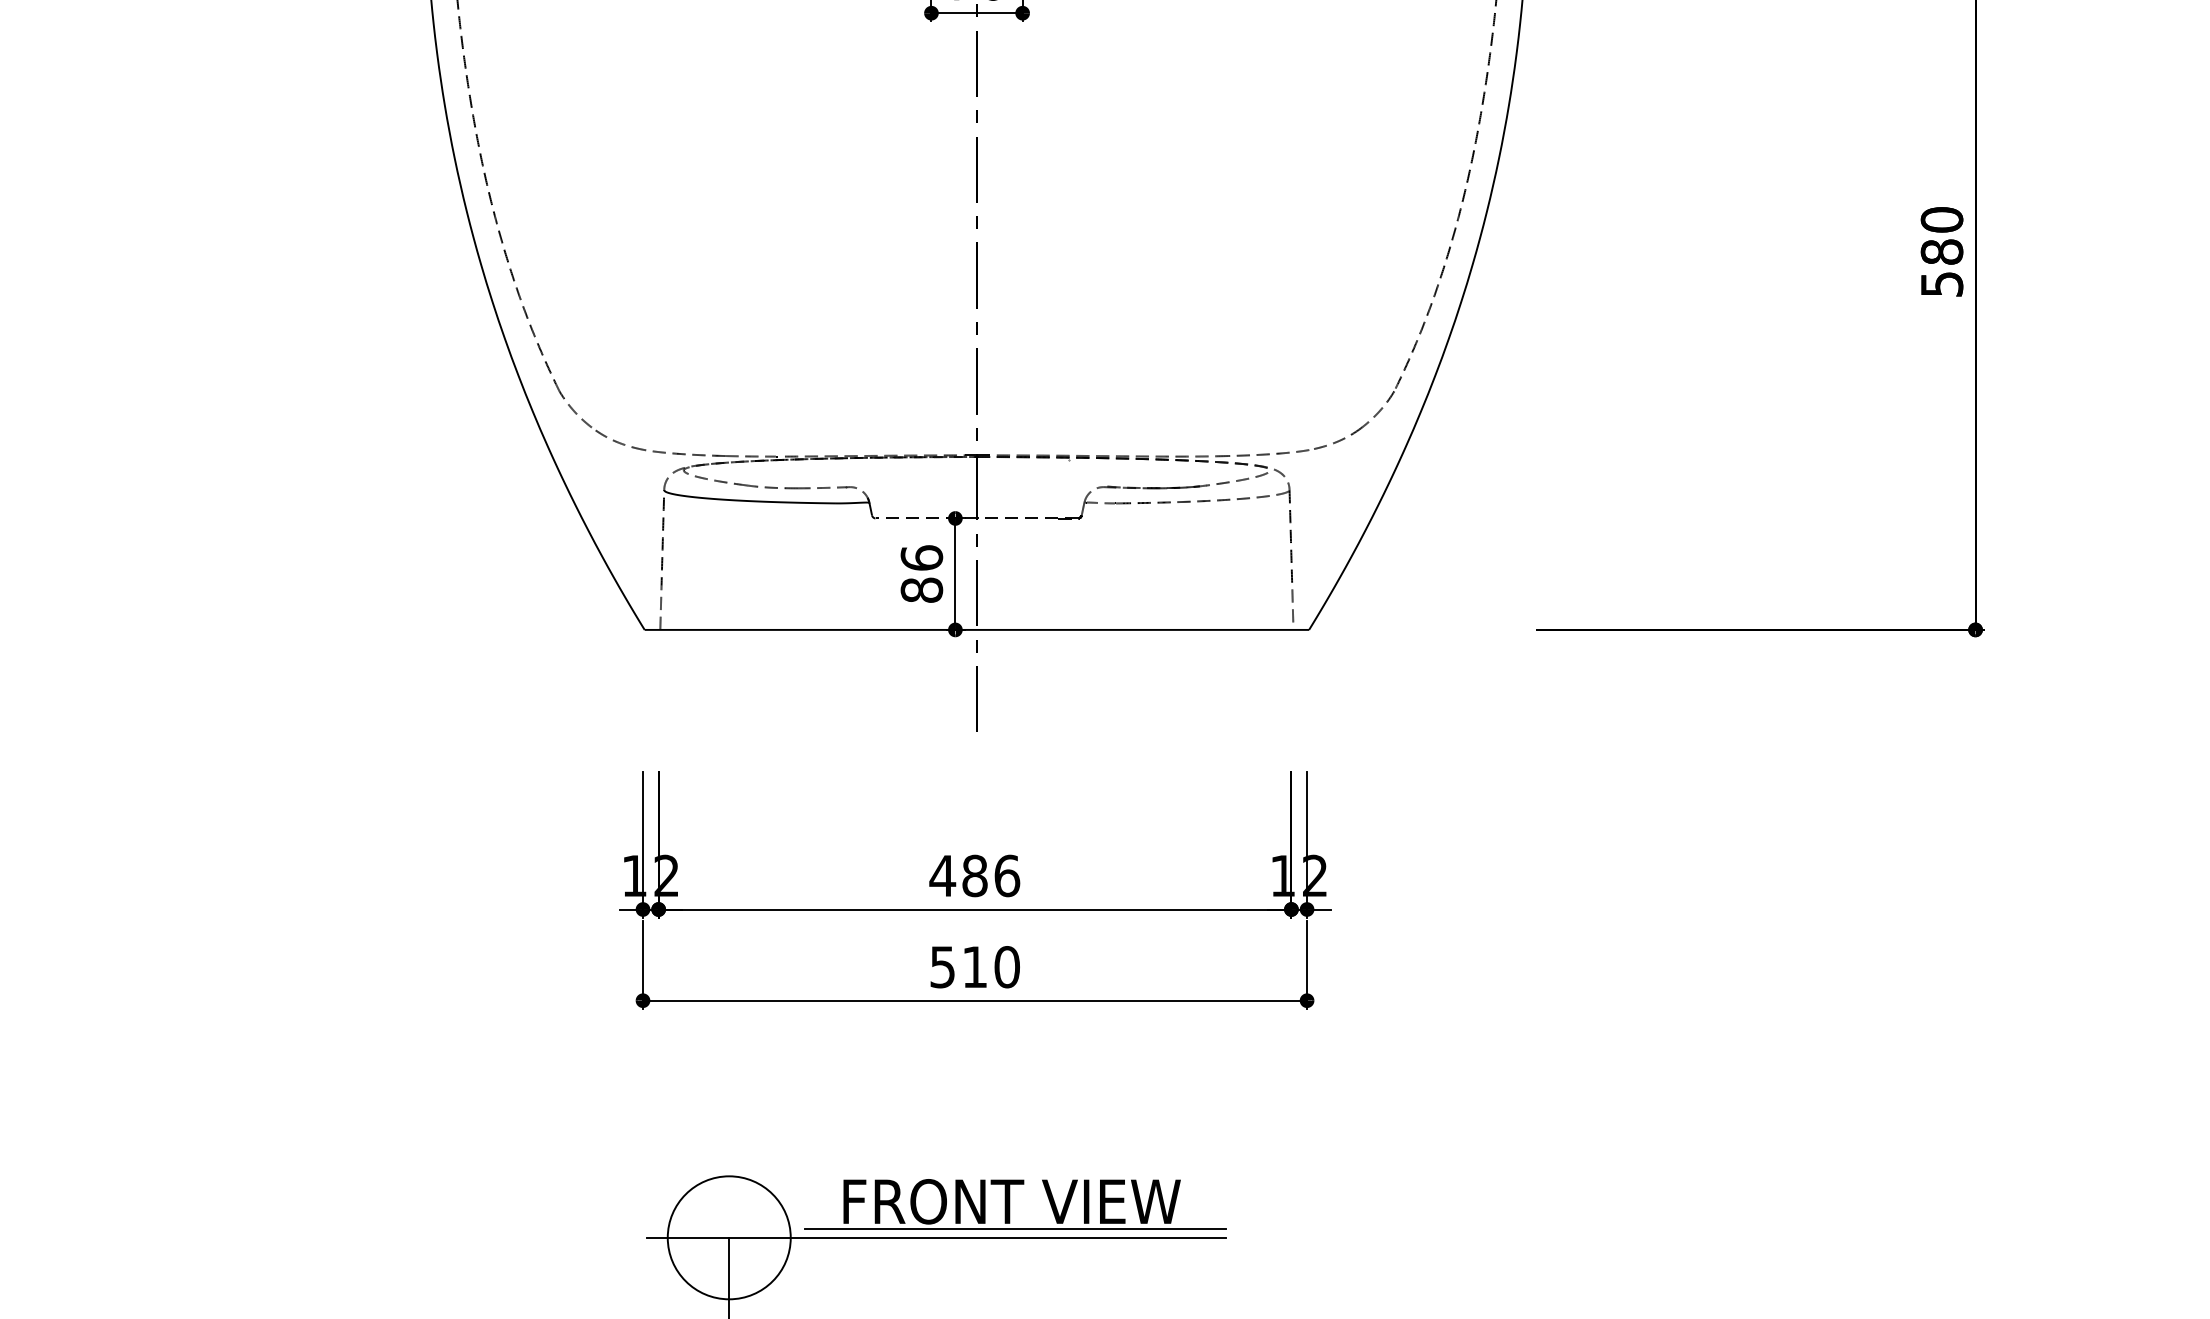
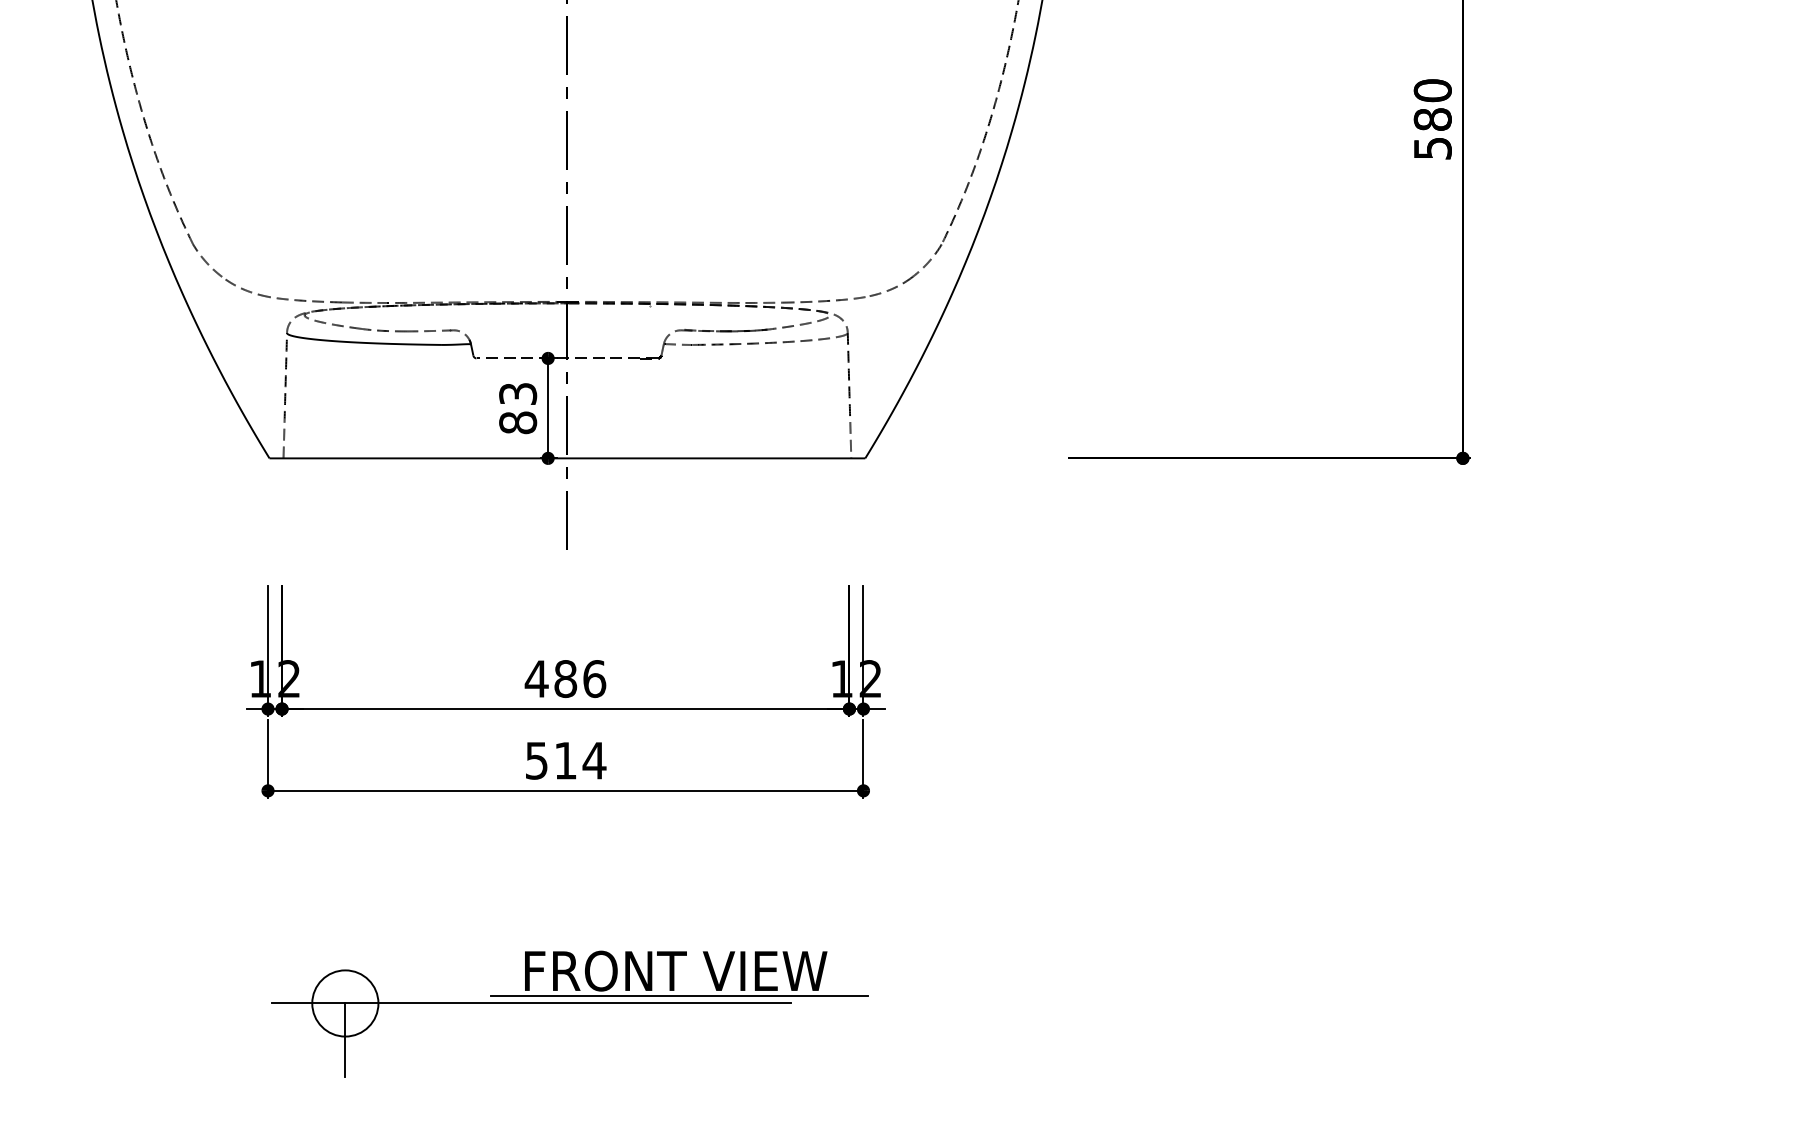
text: (921, 557) -> (517, 393), 86 -> 83
text: (1006, 967) -> (593, 761), 510 -> 514
part: (1015, 1204) -> (679, 973), moved
circle: (728, 1237) -> (344, 1003), size x0.6

